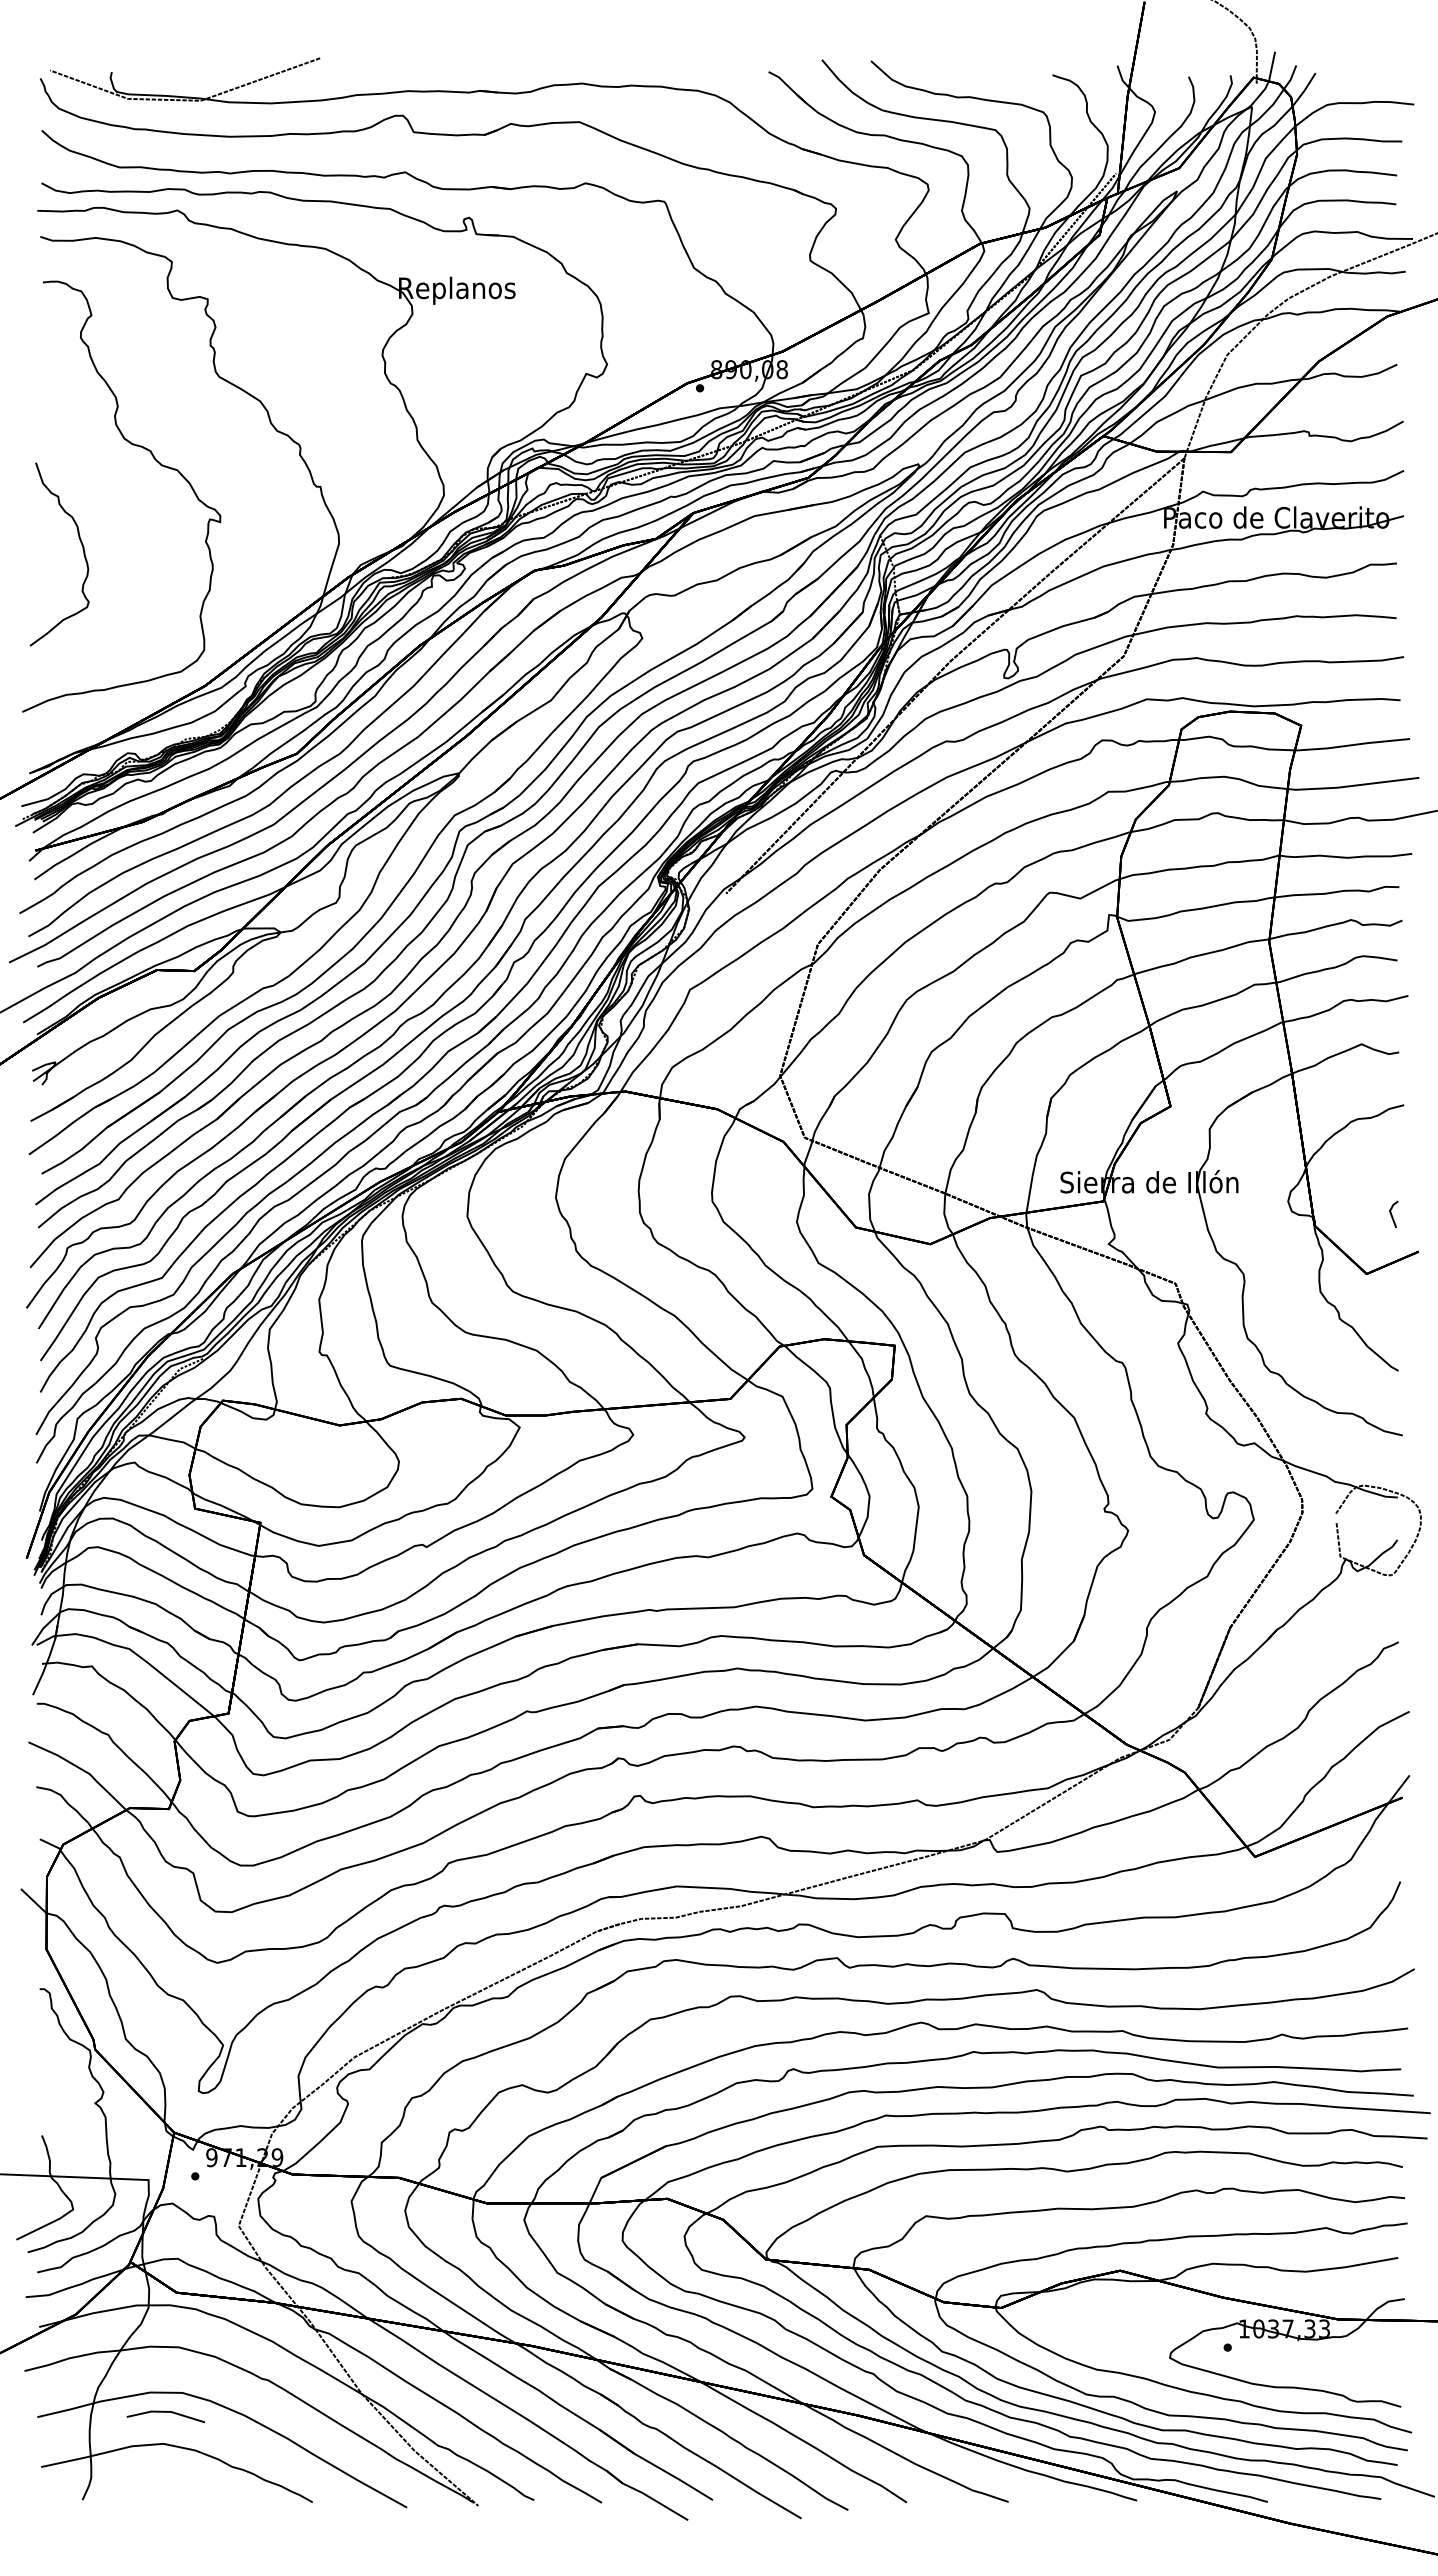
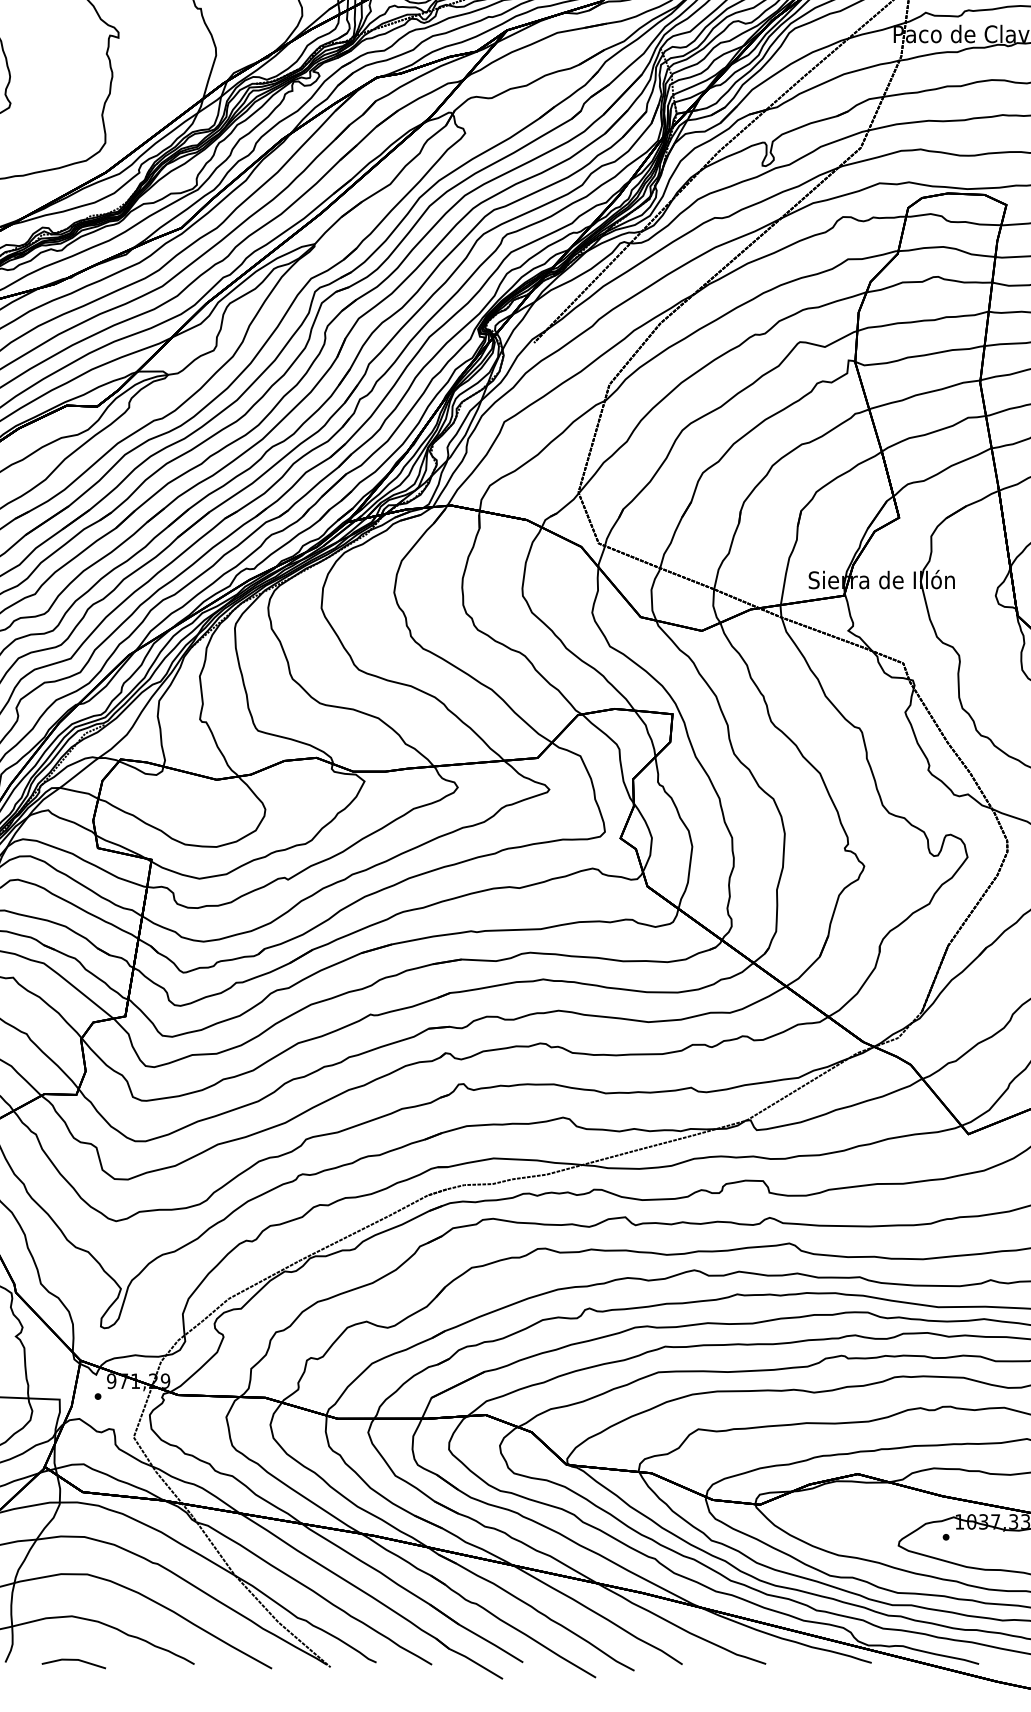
line: (165, 2412) -> (73, 1660), moved

